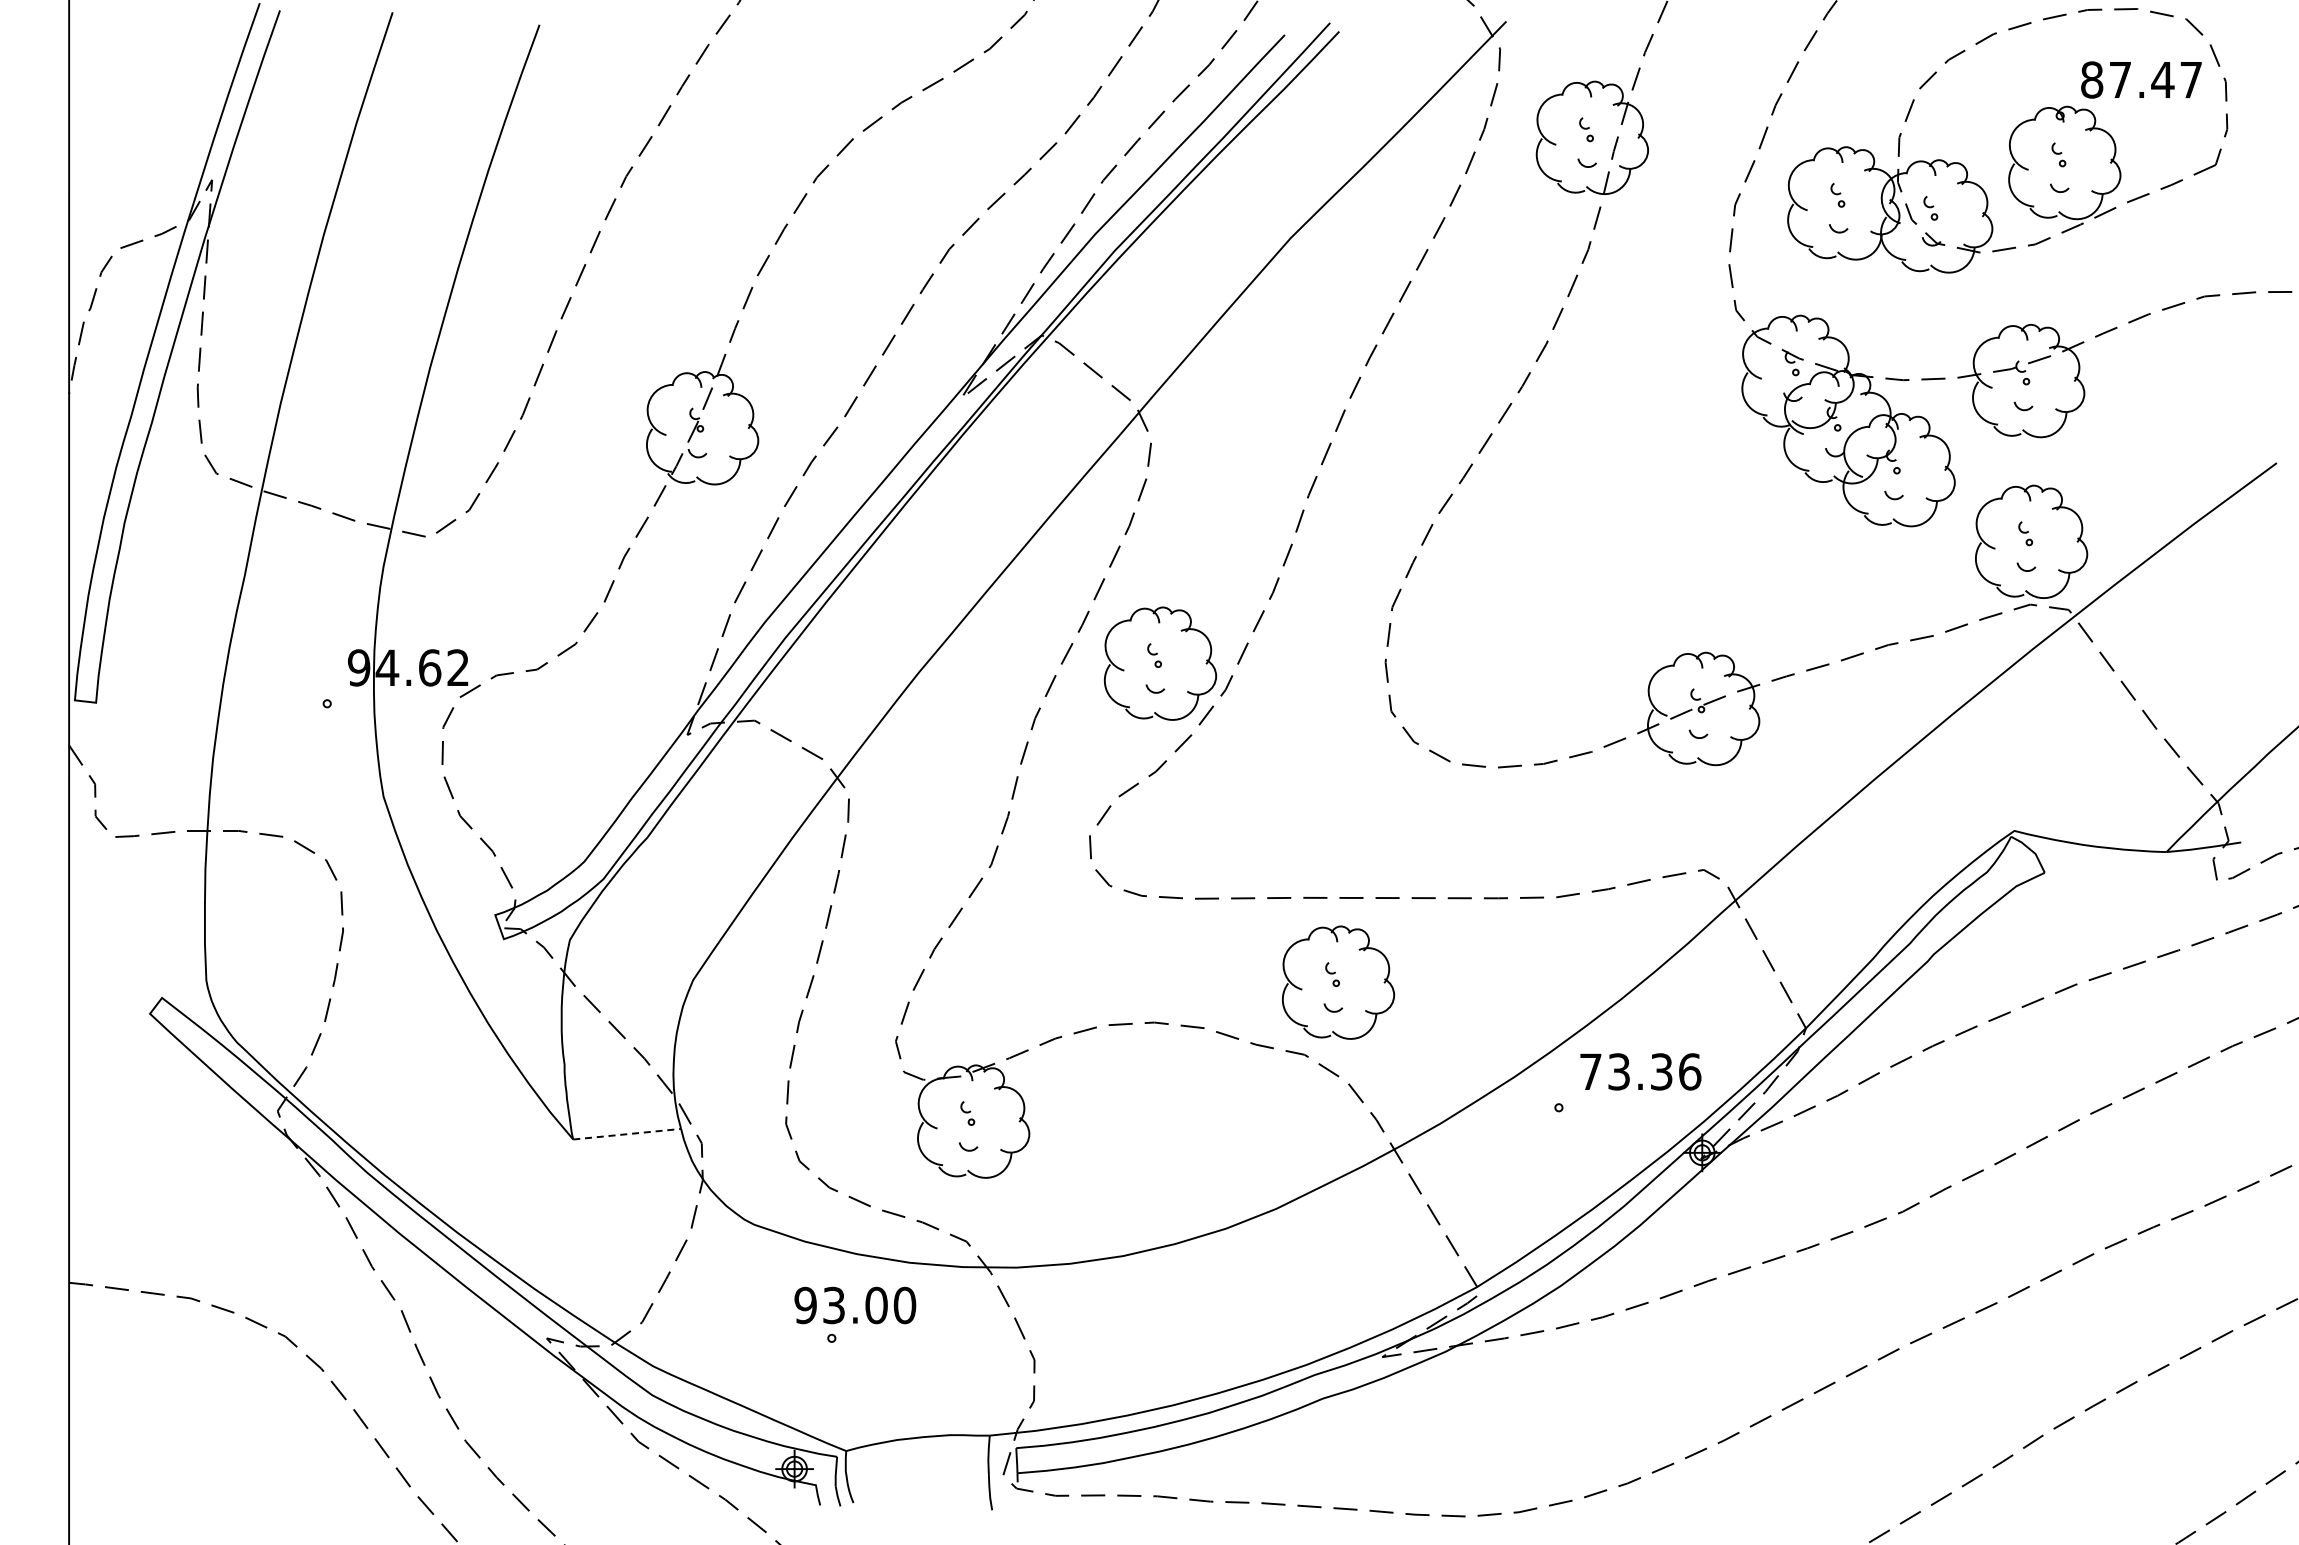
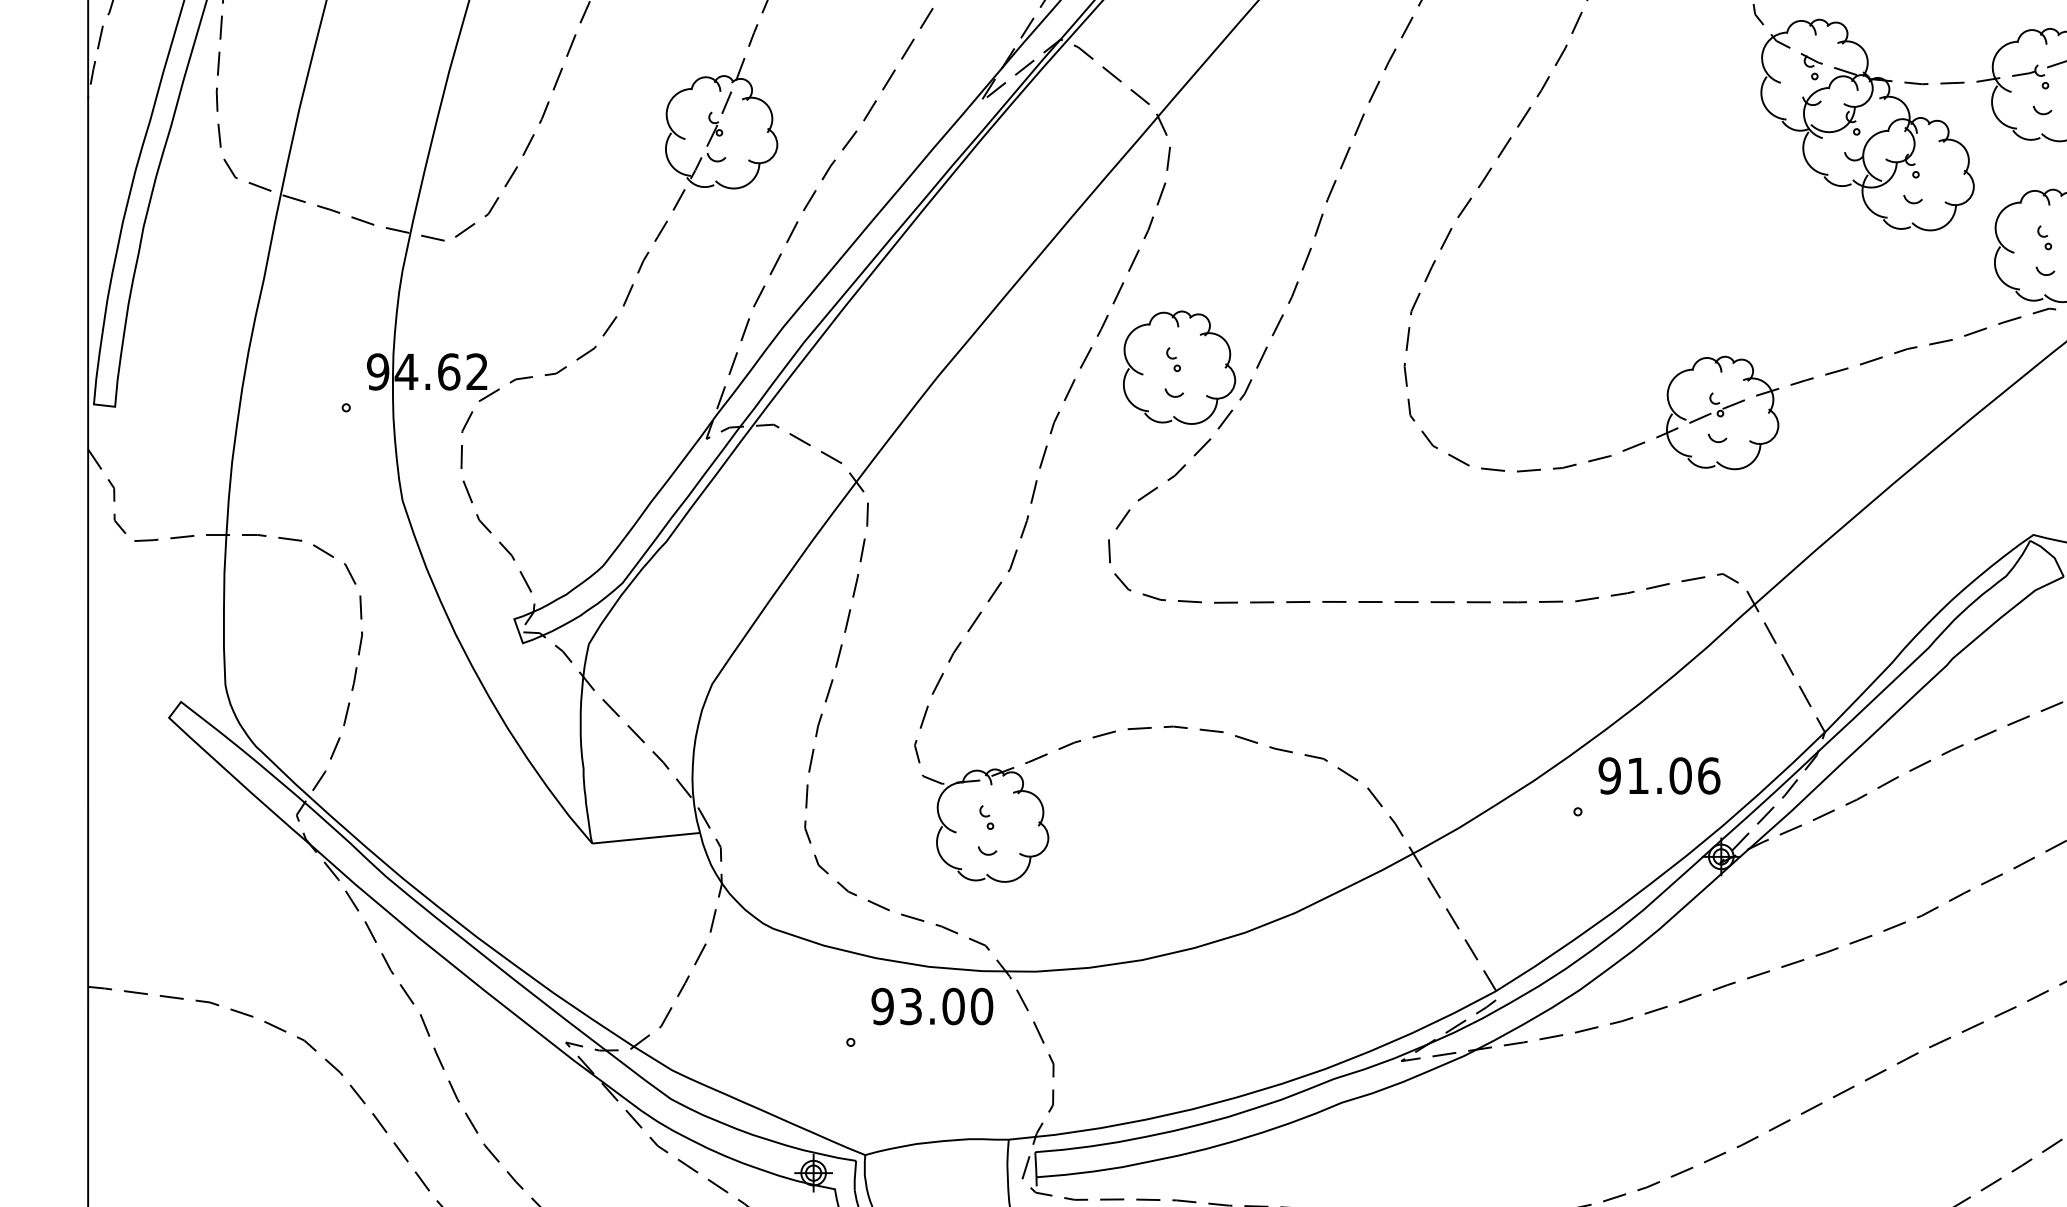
part: (1338, 982) -> (1357, 686), removed
text: (1625, 1071) -> (1644, 775), 73.36 -> 91.06
line: (627, 1134) -> (646, 838), dashed -> solid
text: (855, 1305) -> (932, 1006), moved

